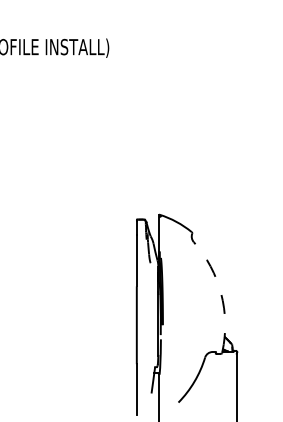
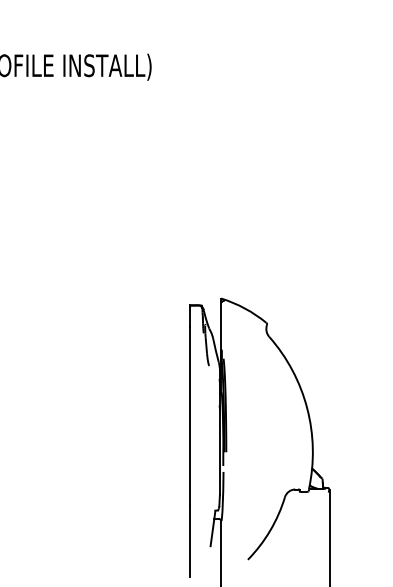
arc: (221, 293) -> (307, 408), dashed -> solid

